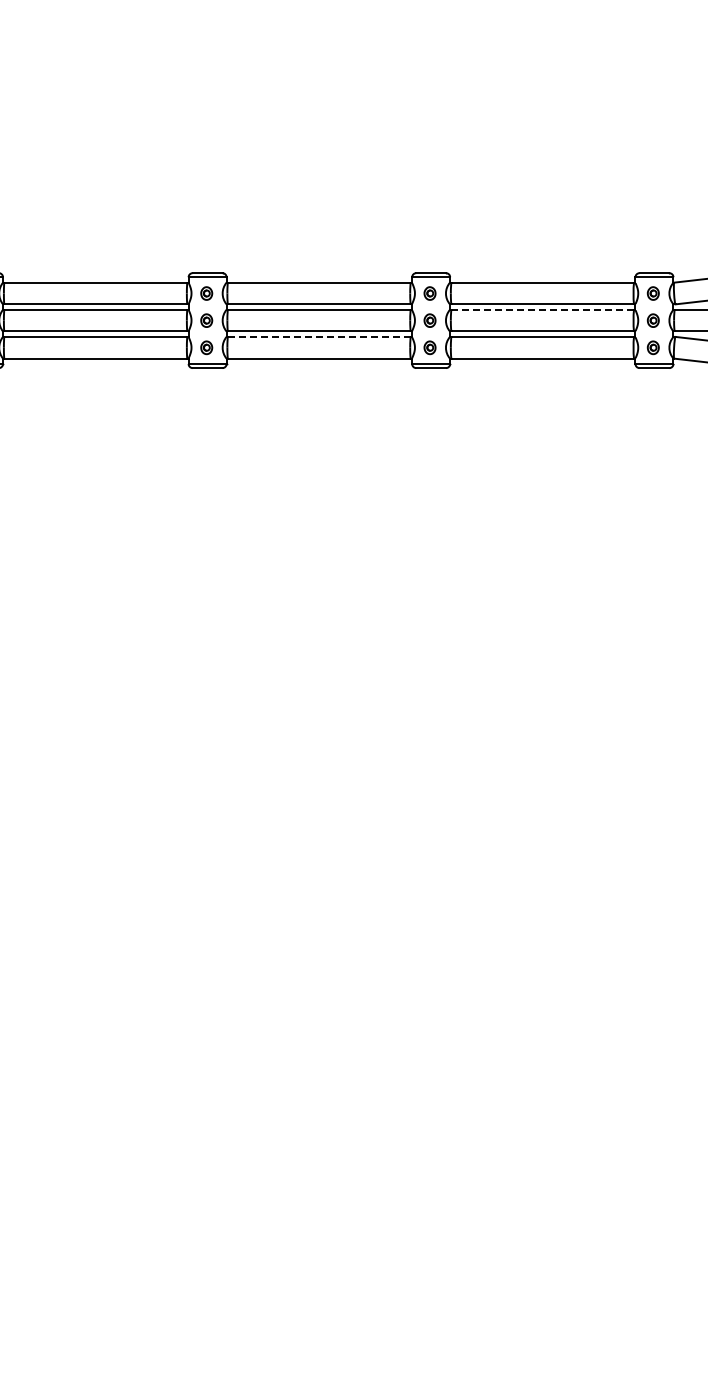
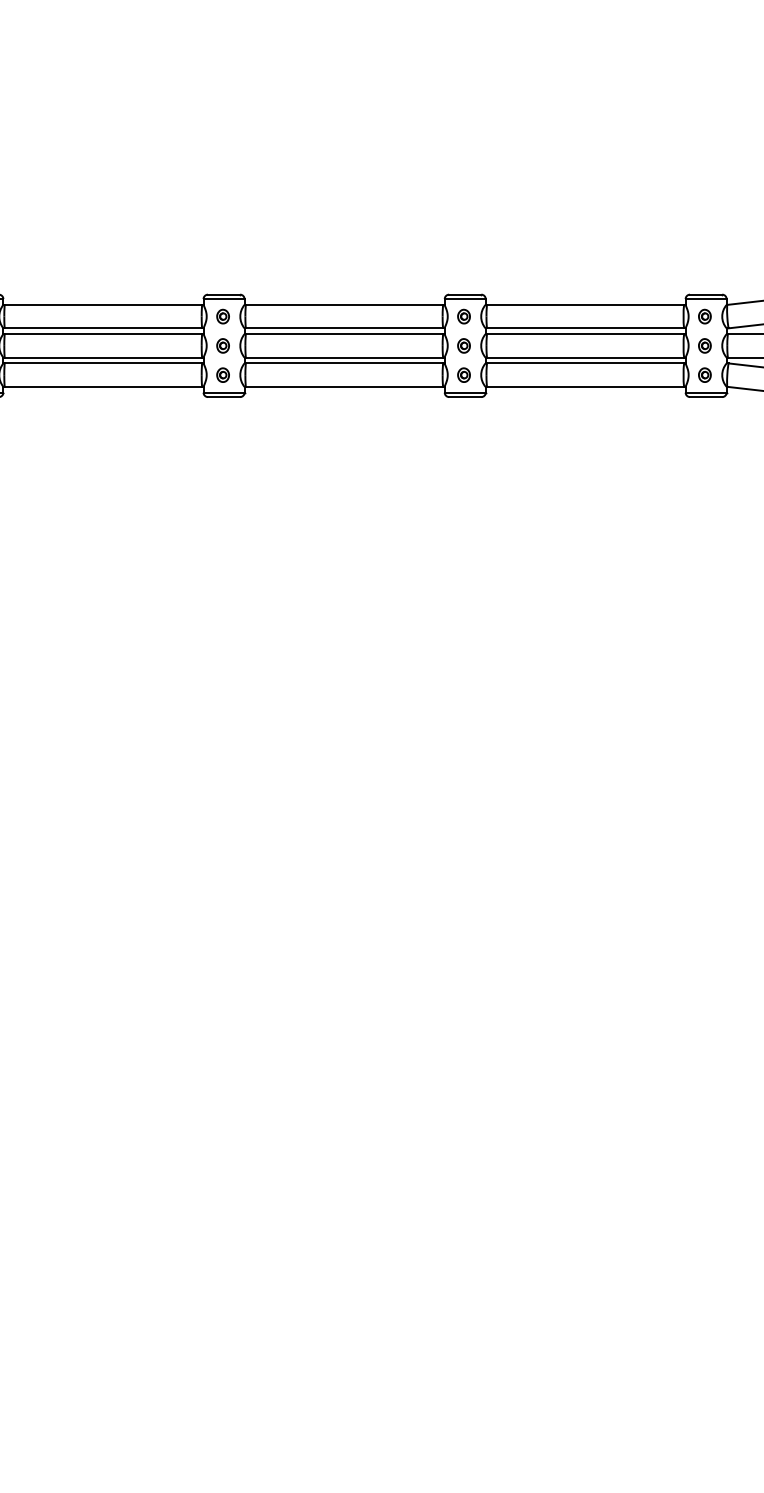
line: (542, 309) -> (585, 333), dashed -> solid
line: (318, 336) -> (343, 362), dashed -> solid

